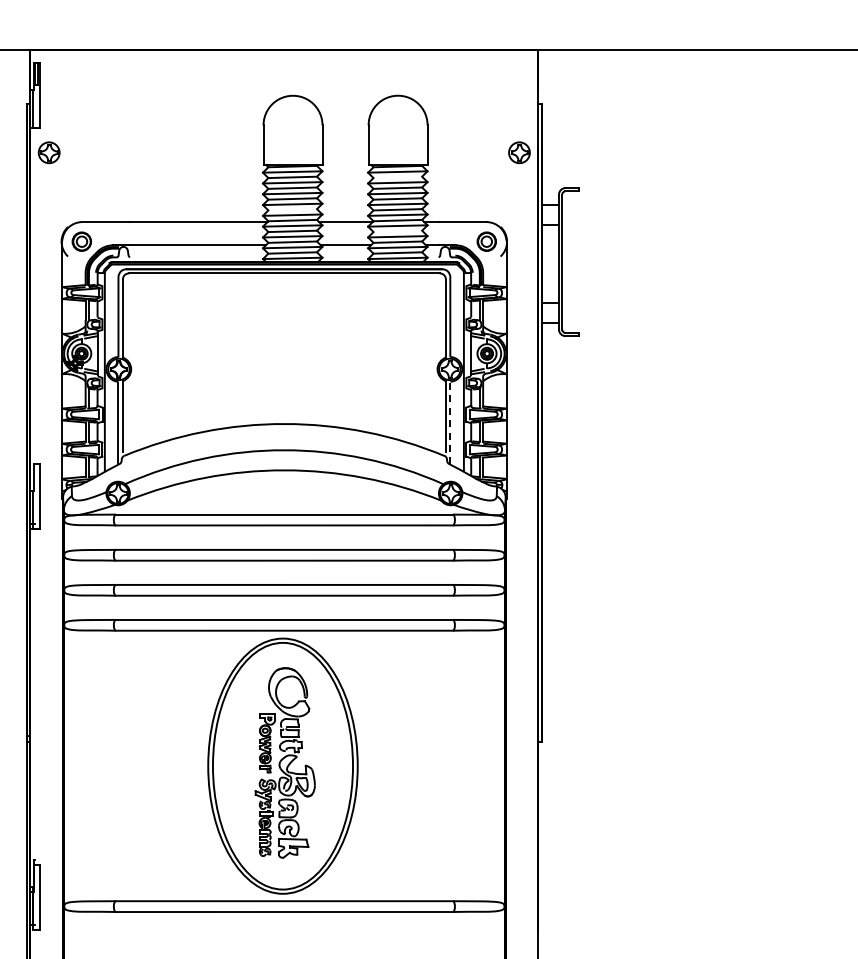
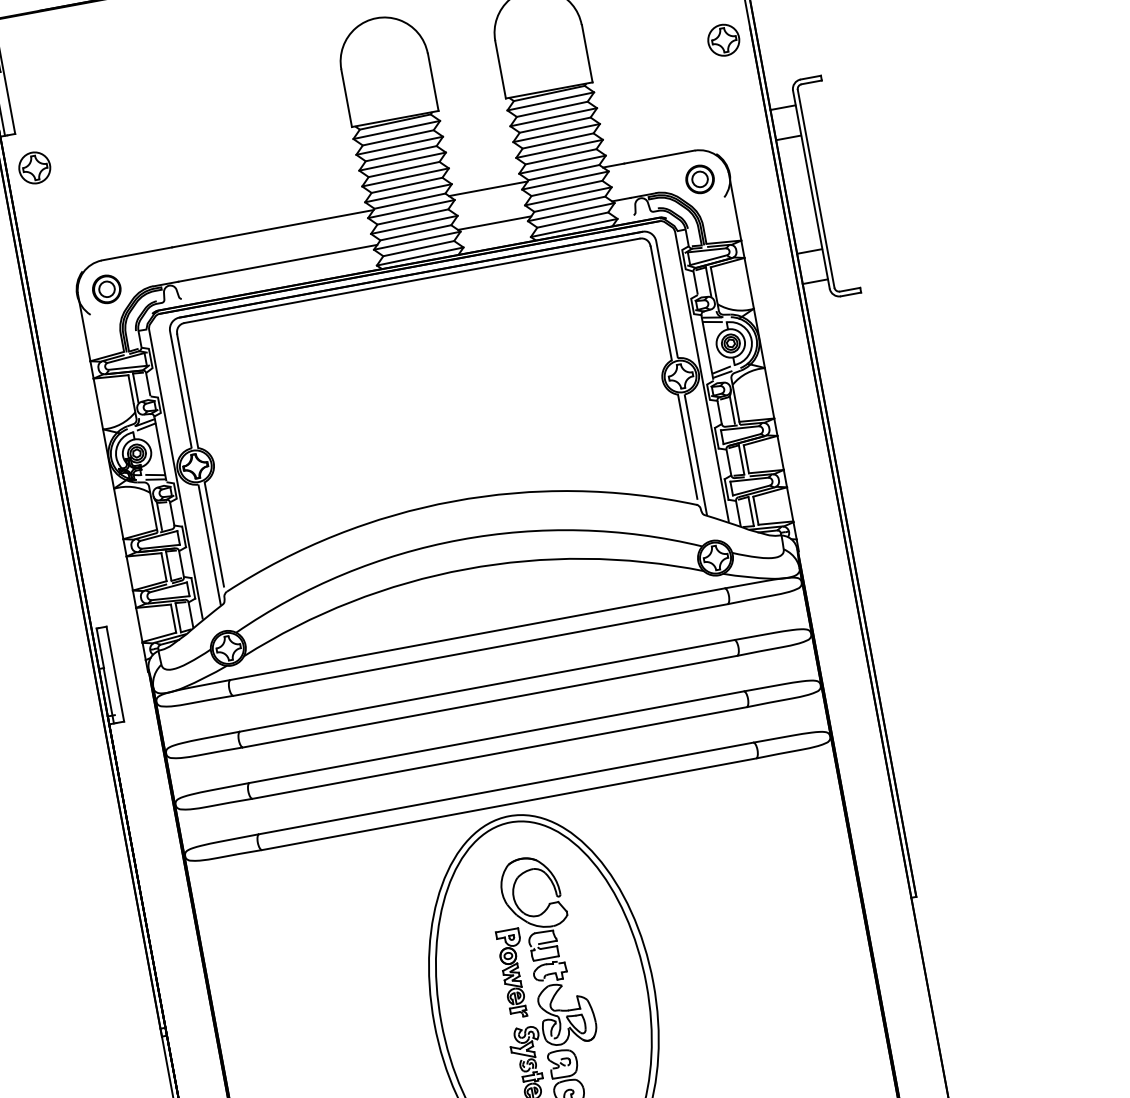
line: (397, 177) -> (551, 109), added
line: (292, 209) -> (406, 184), added
line: (397, 231) -> (566, 188), added
line: (450, 421) -> (695, 452), dashed -> solid

